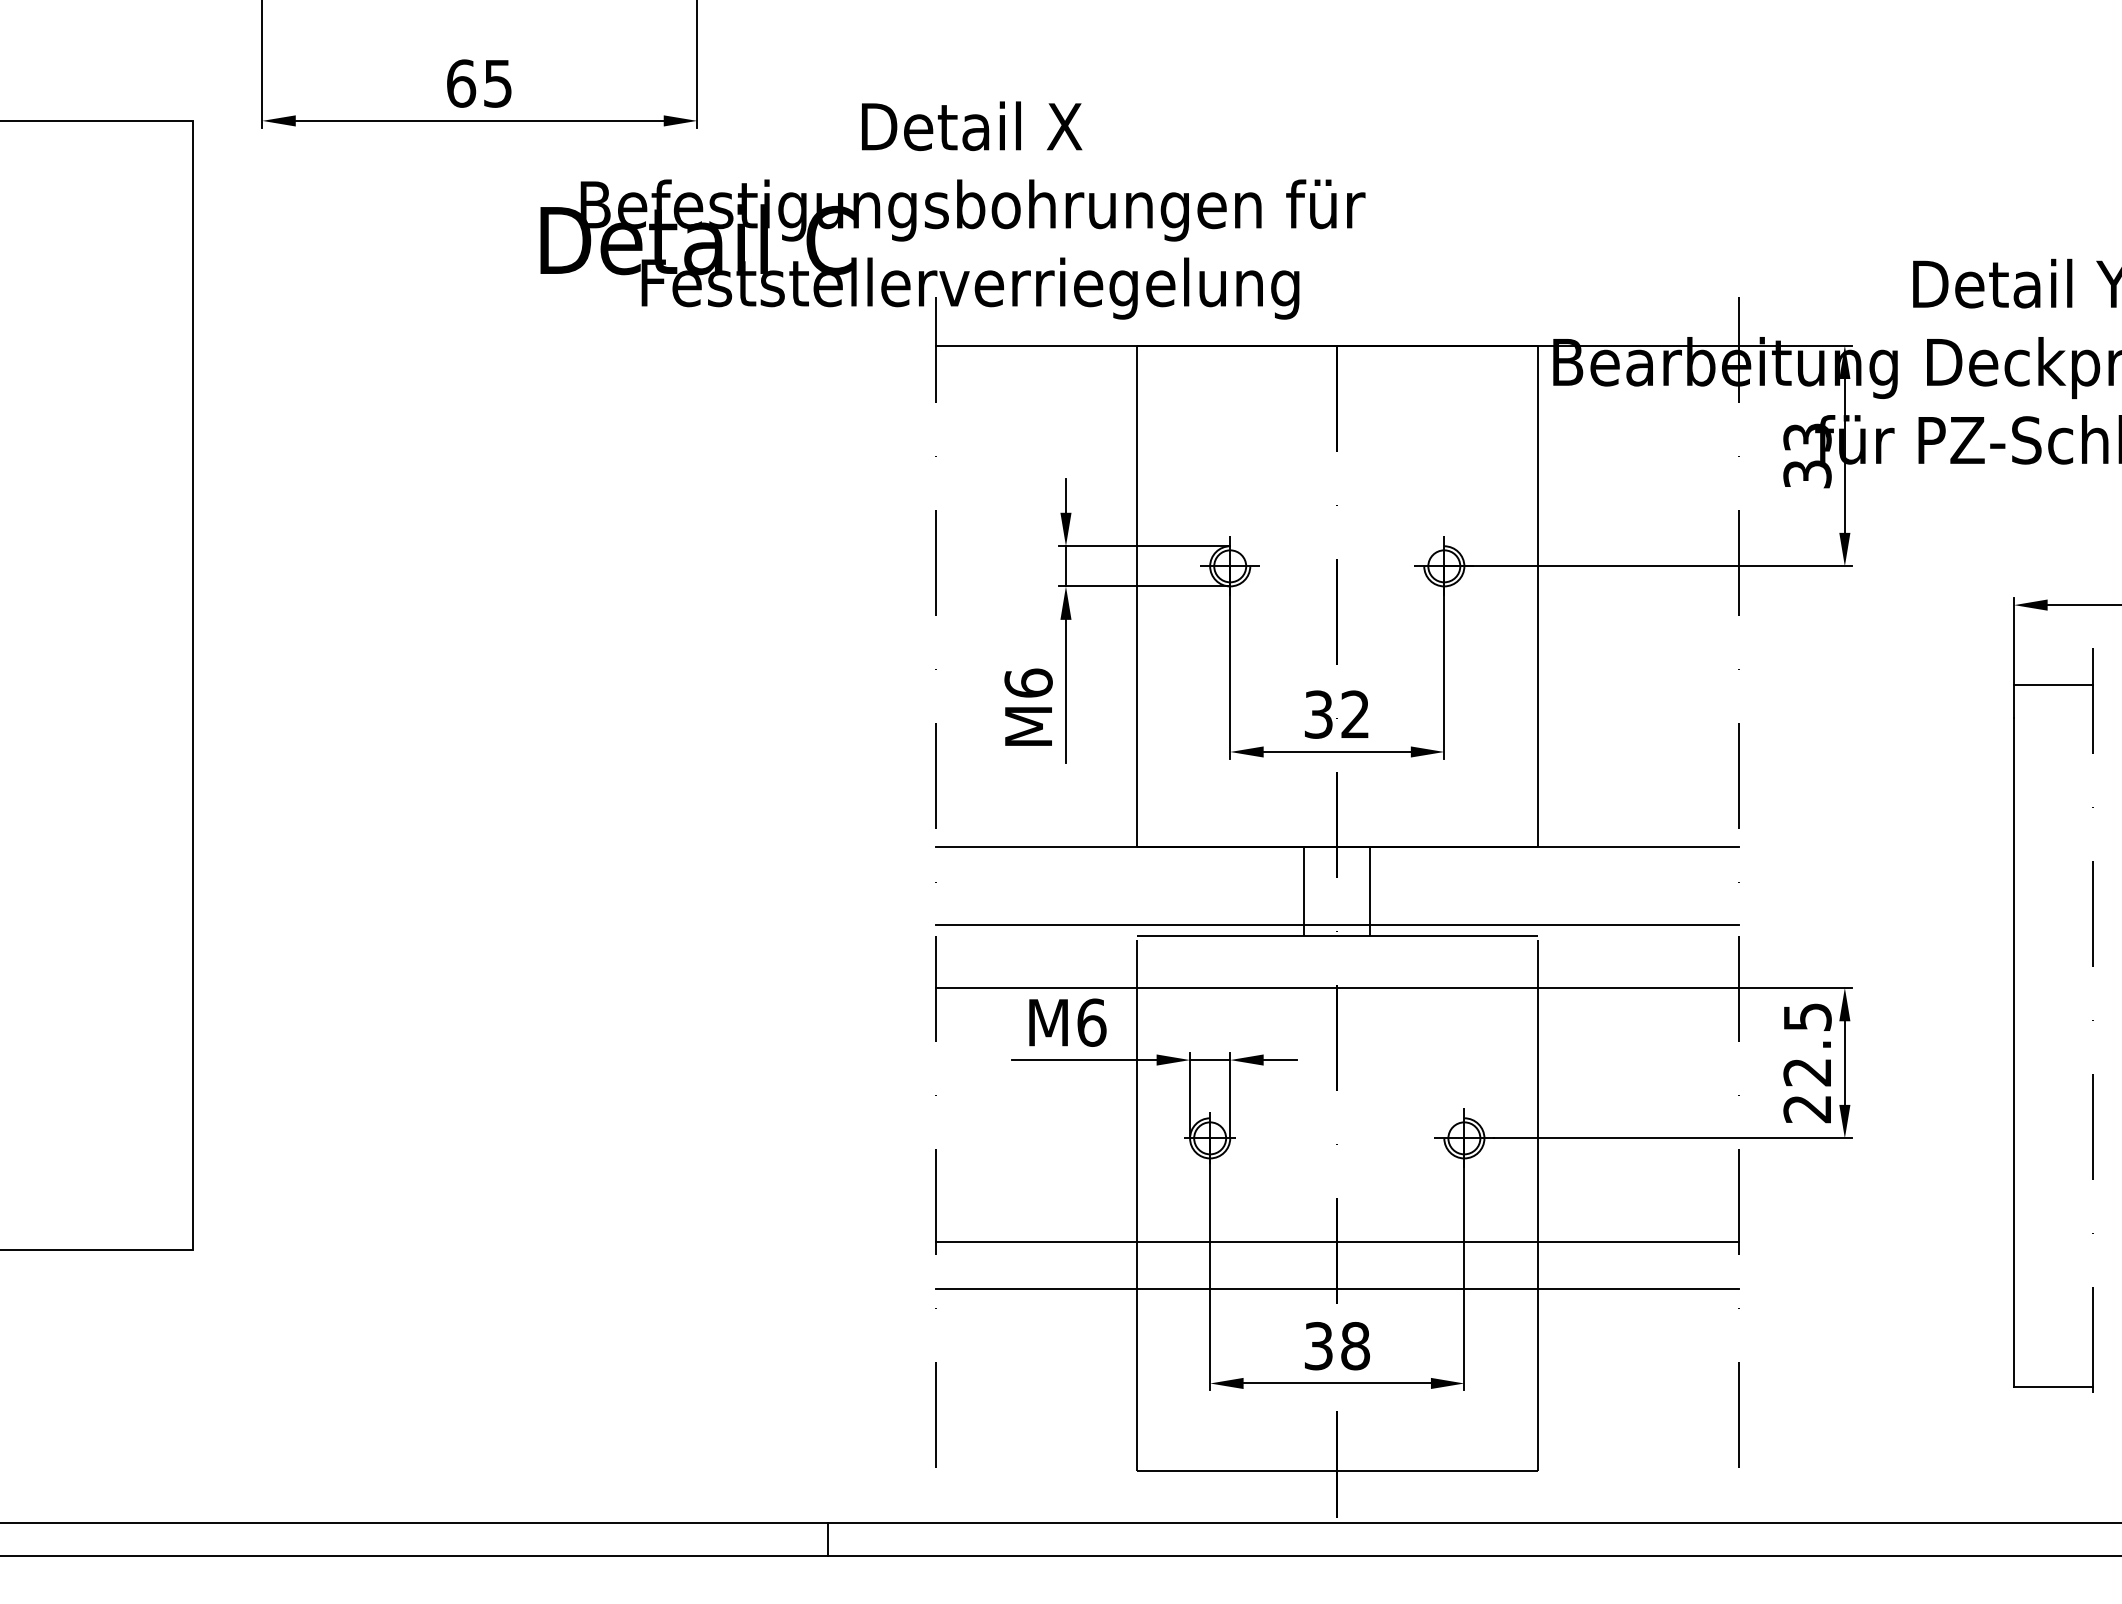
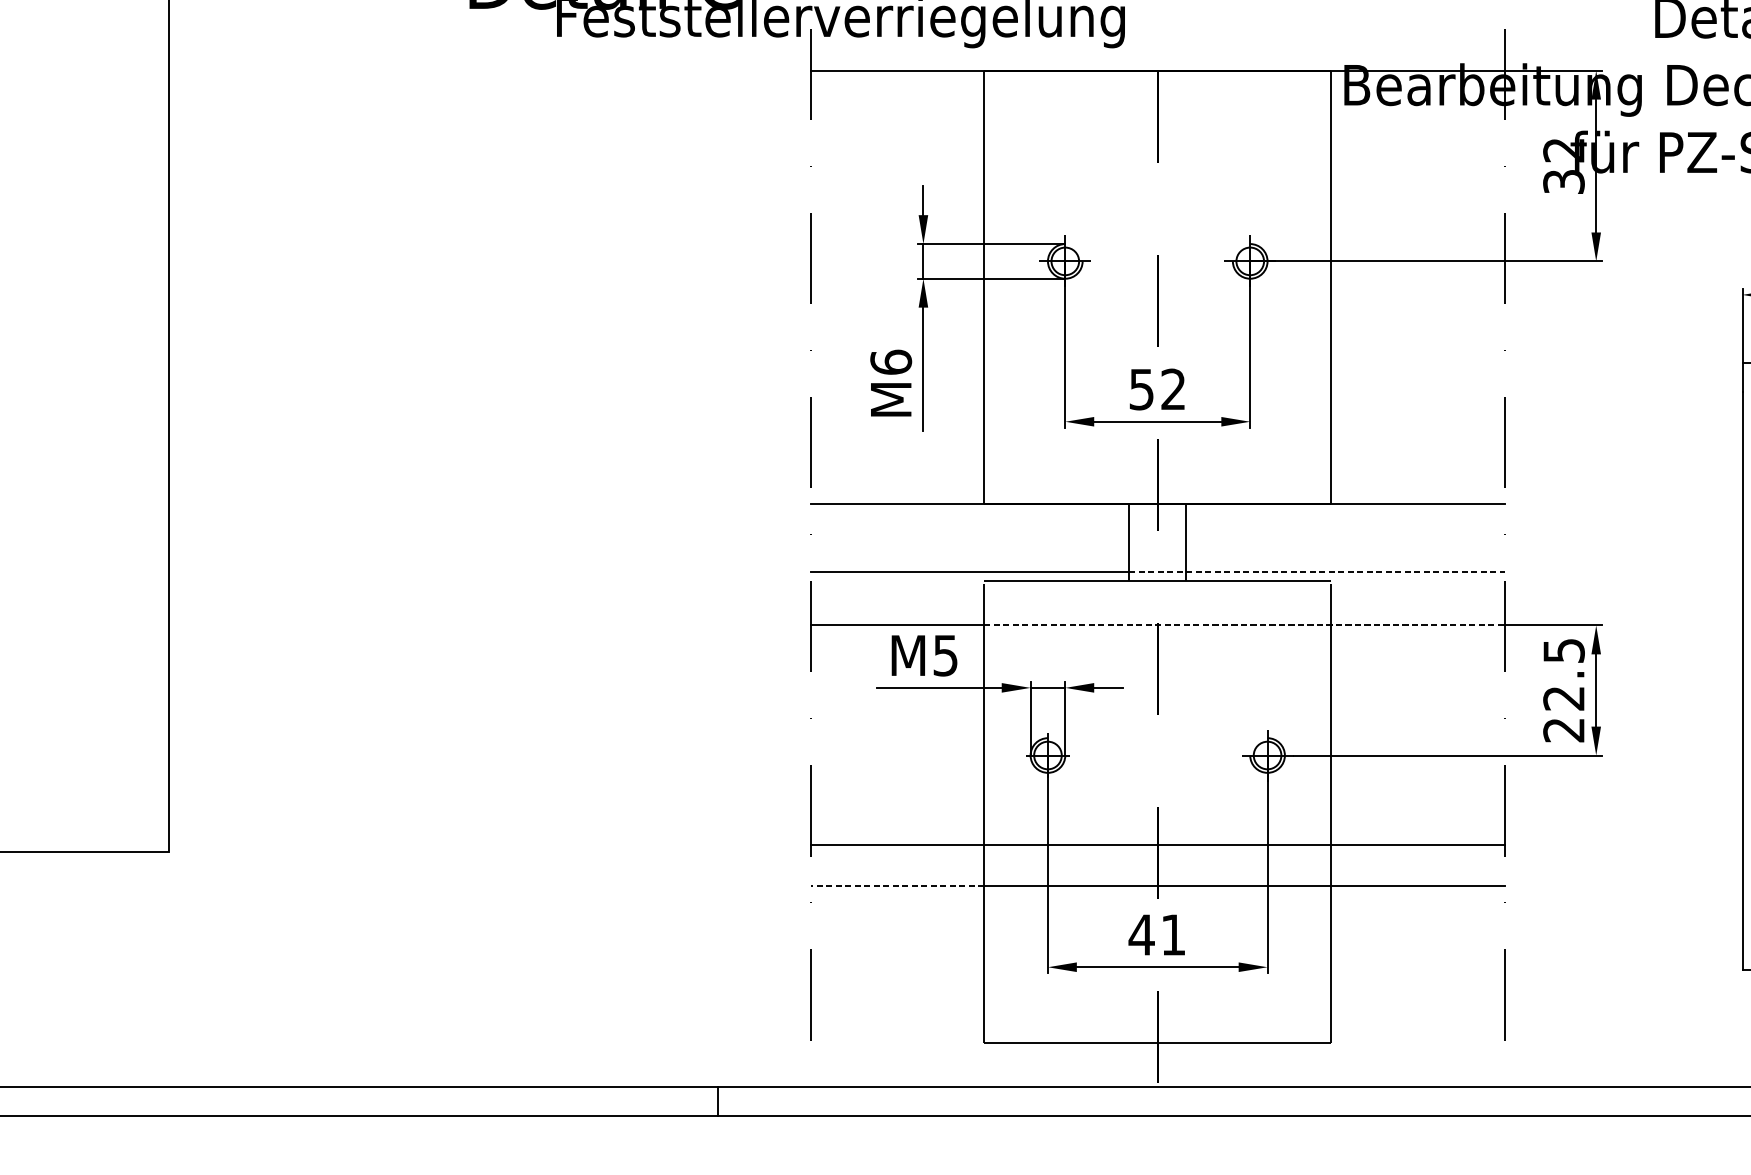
text: (1807, 437) -> (1563, 150), 33 -> 32
text: (1318, 714) -> (1141, 389), 32 -> 52
line: (1521, 925) -> (1316, 571), solid -> dashed
line: (1438, 987) -> (1245, 625), solid -> dashed
text: (1091, 1022) -> (945, 655), M6 -> M5
line: (1035, 1288) -> (897, 885), solid -> dashed
text: (1336, 1346) -> (1157, 935), 38 -> 41

